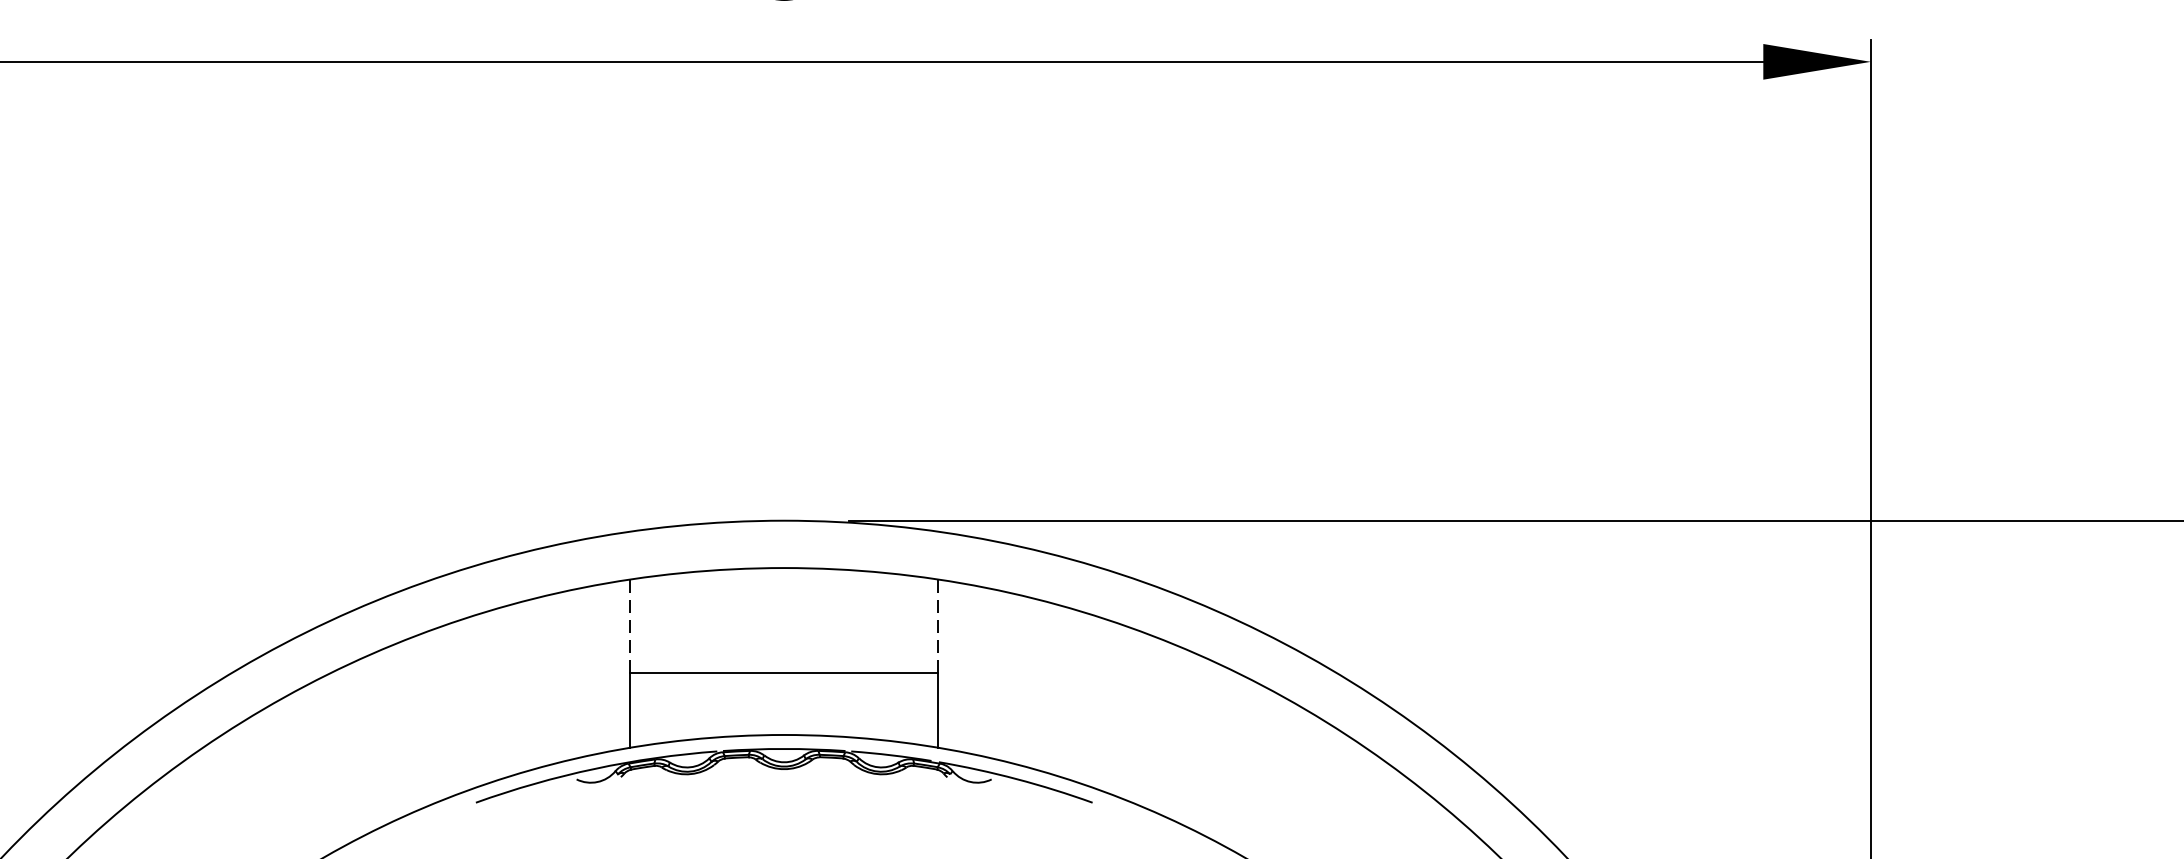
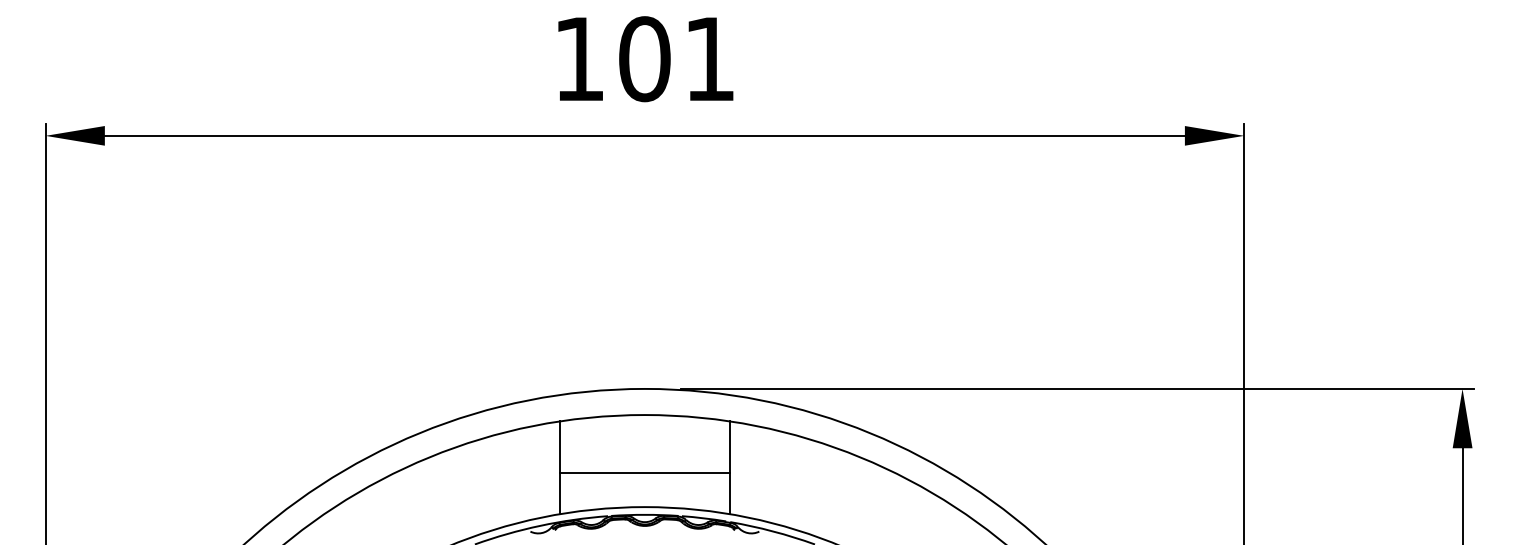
line: (631, 626) -> (560, 447), dashed -> solid
line: (937, 626) -> (729, 447), dashed -> solid

